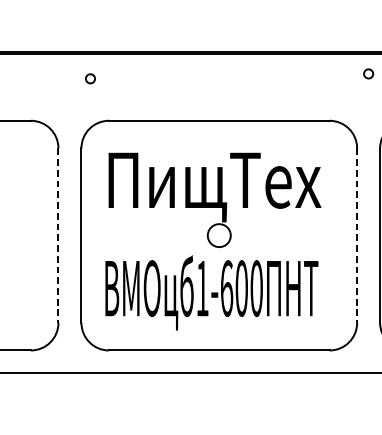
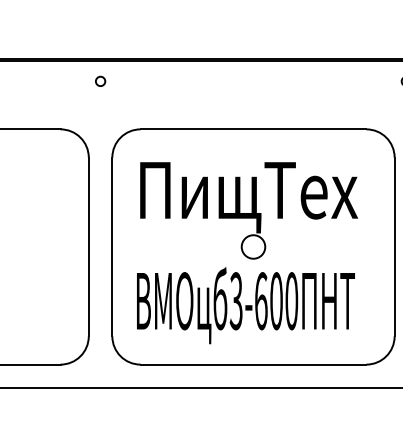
circle: (90, 77) -> (100, 80), moved
line: (58, 236) -> (88, 247), dashed -> solid
line: (357, 236) -> (394, 247), dashed -> solid
text: (201, 288) -> (235, 301), 1-600 -> 3-600

